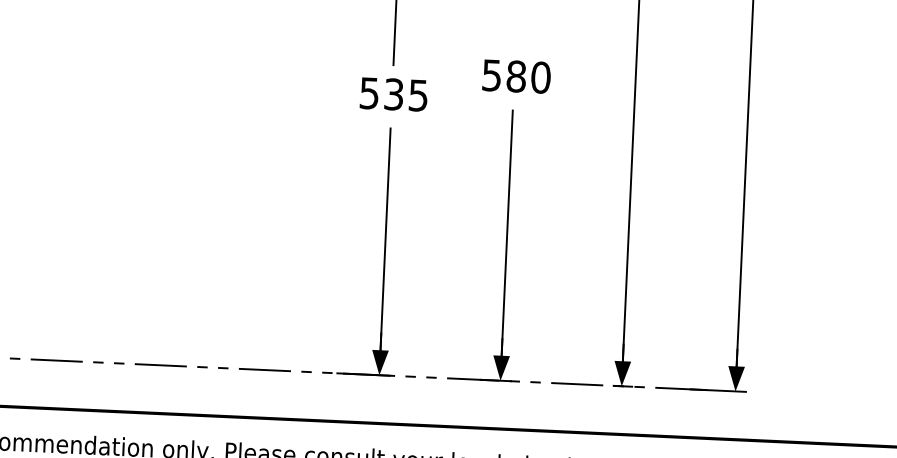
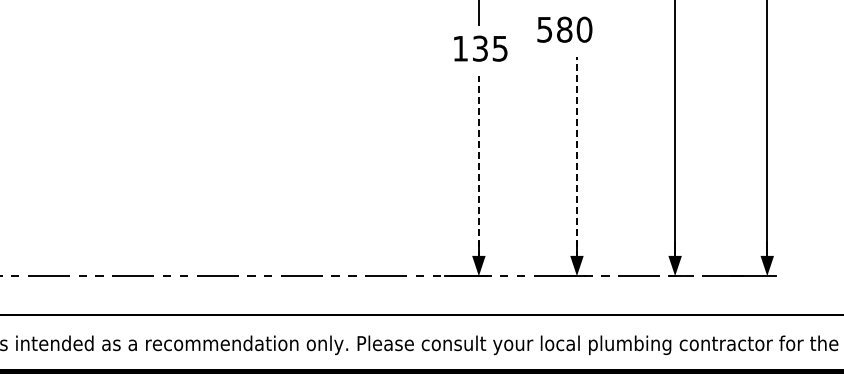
text: (516, 76) -> (564, 29), moved
text: (369, 93) -> (460, 48), 535 -> 135
line: (506, 240) -> (576, 162), solid -> dashed
line: (384, 247) -> (478, 172), solid -> dashed

